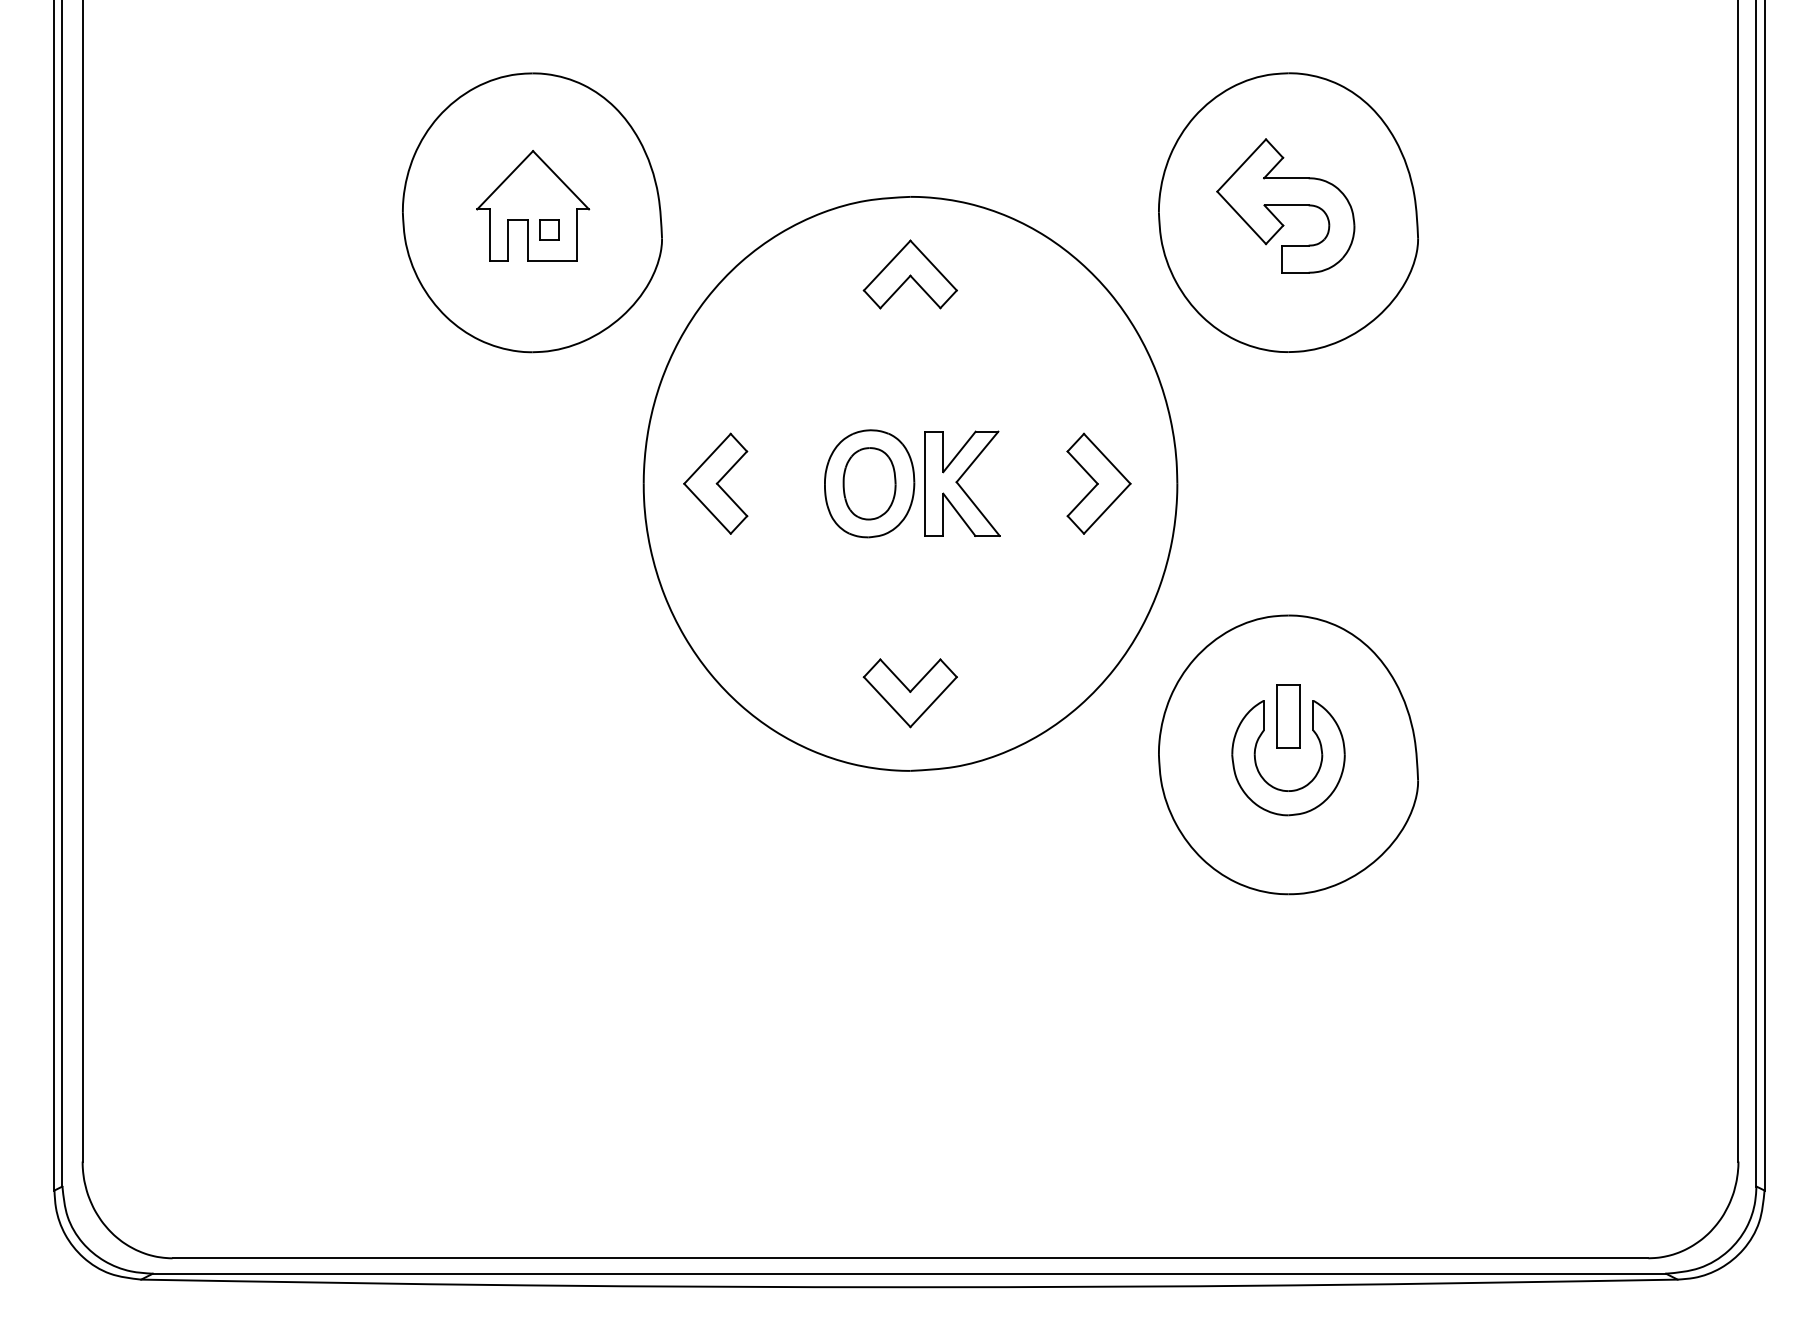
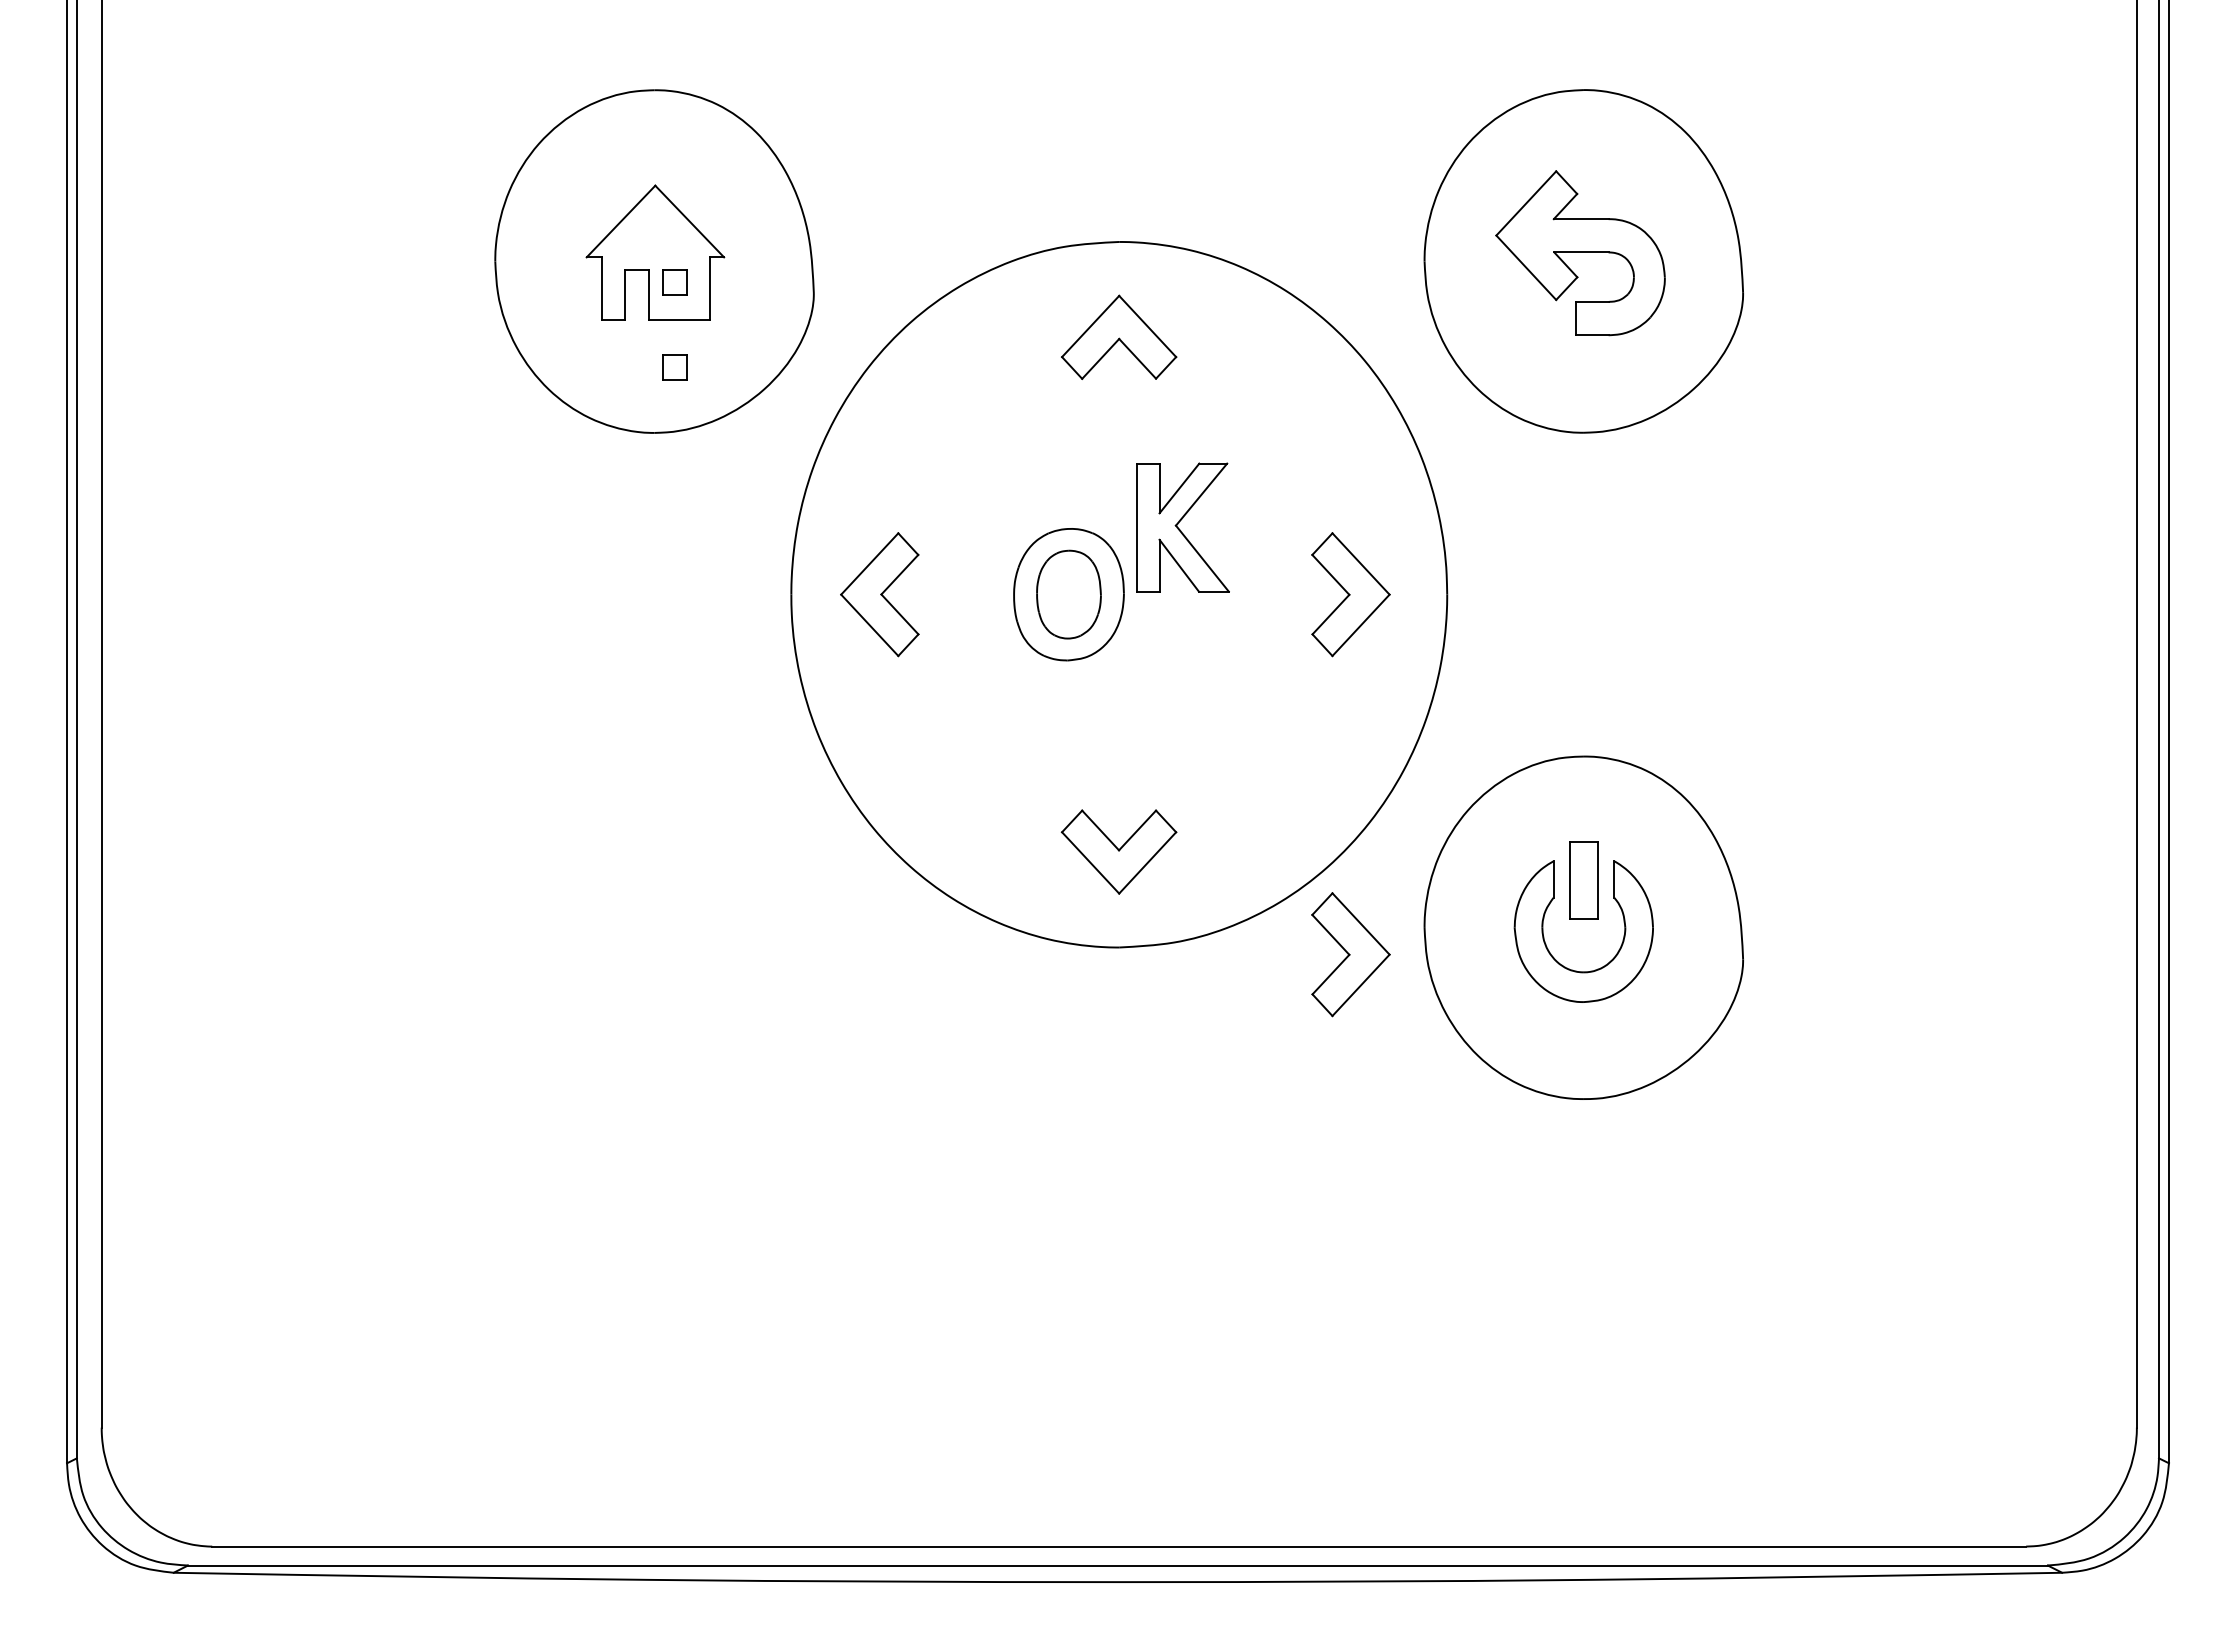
part: (548, 299) -> (674, 367), added
part: (961, 483) -> (1182, 527), moved
part: (1098, 776) -> (1350, 954), added

